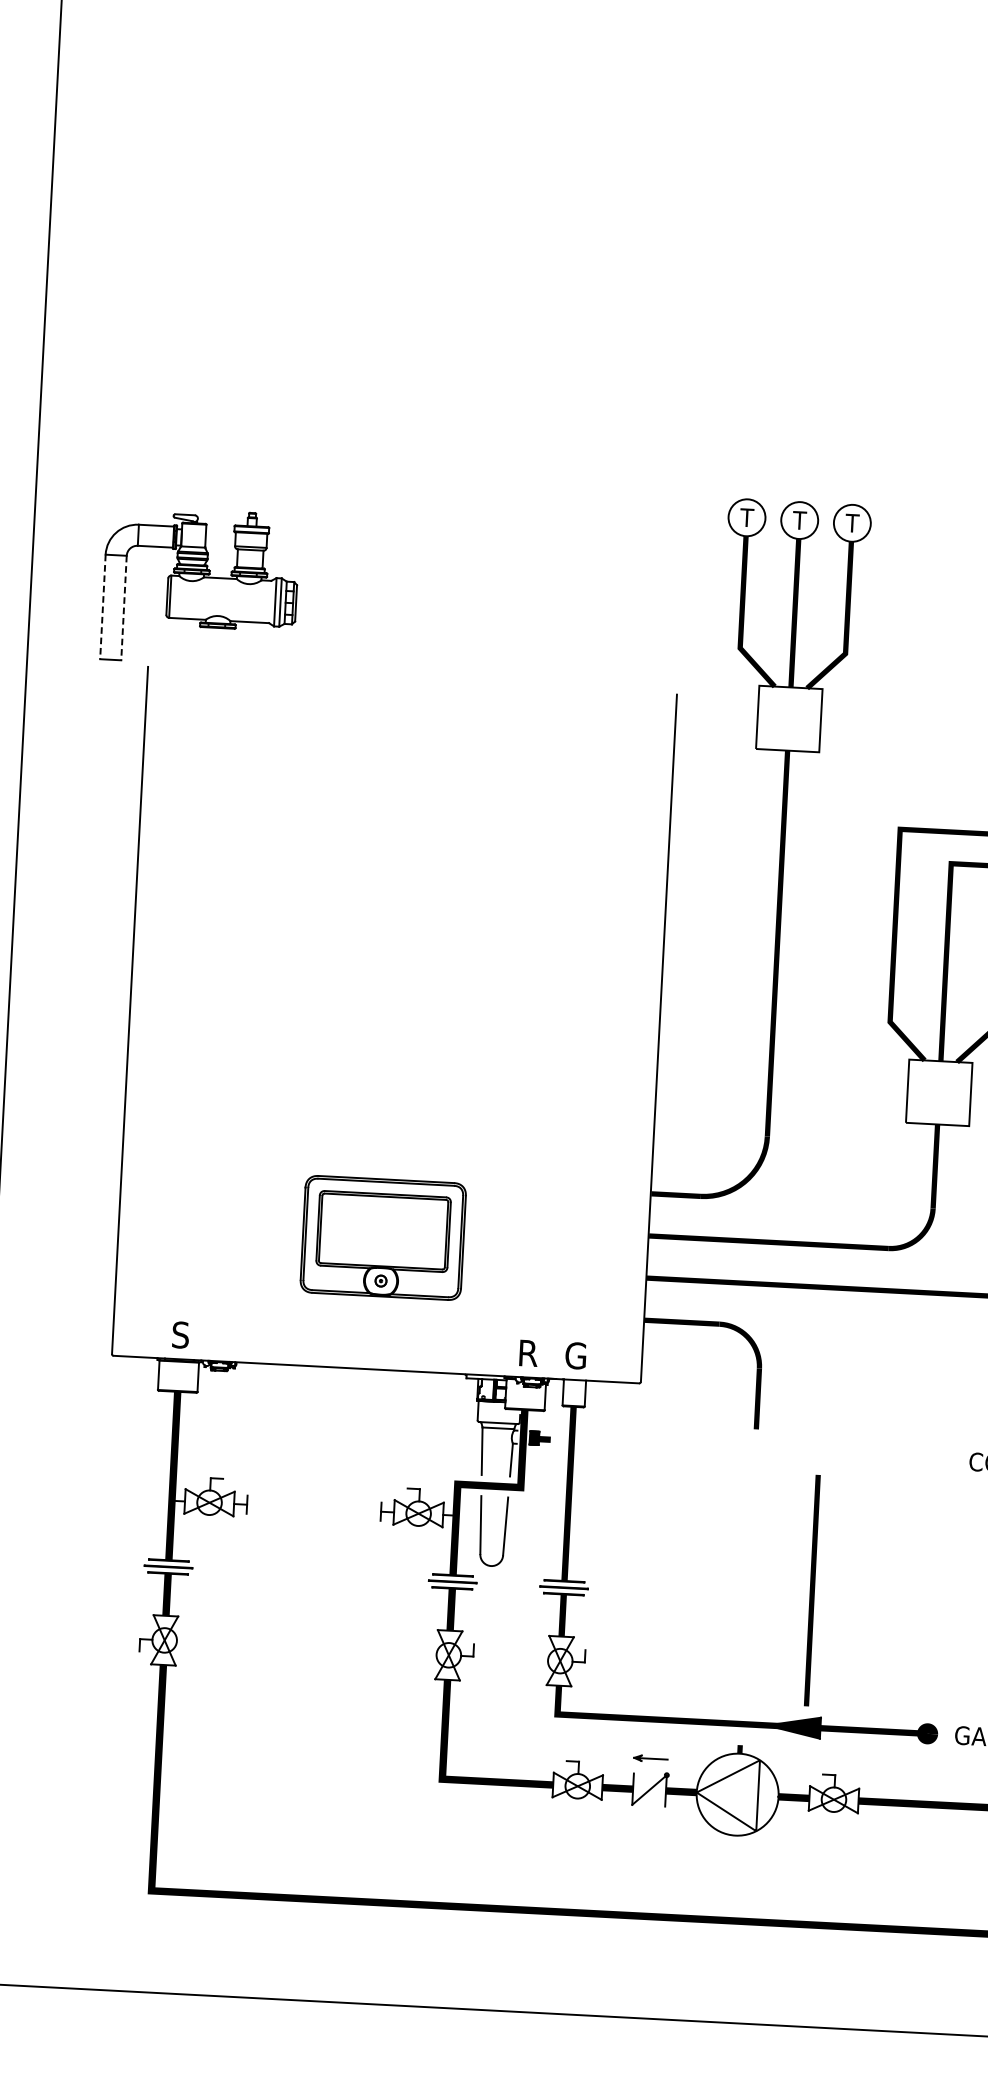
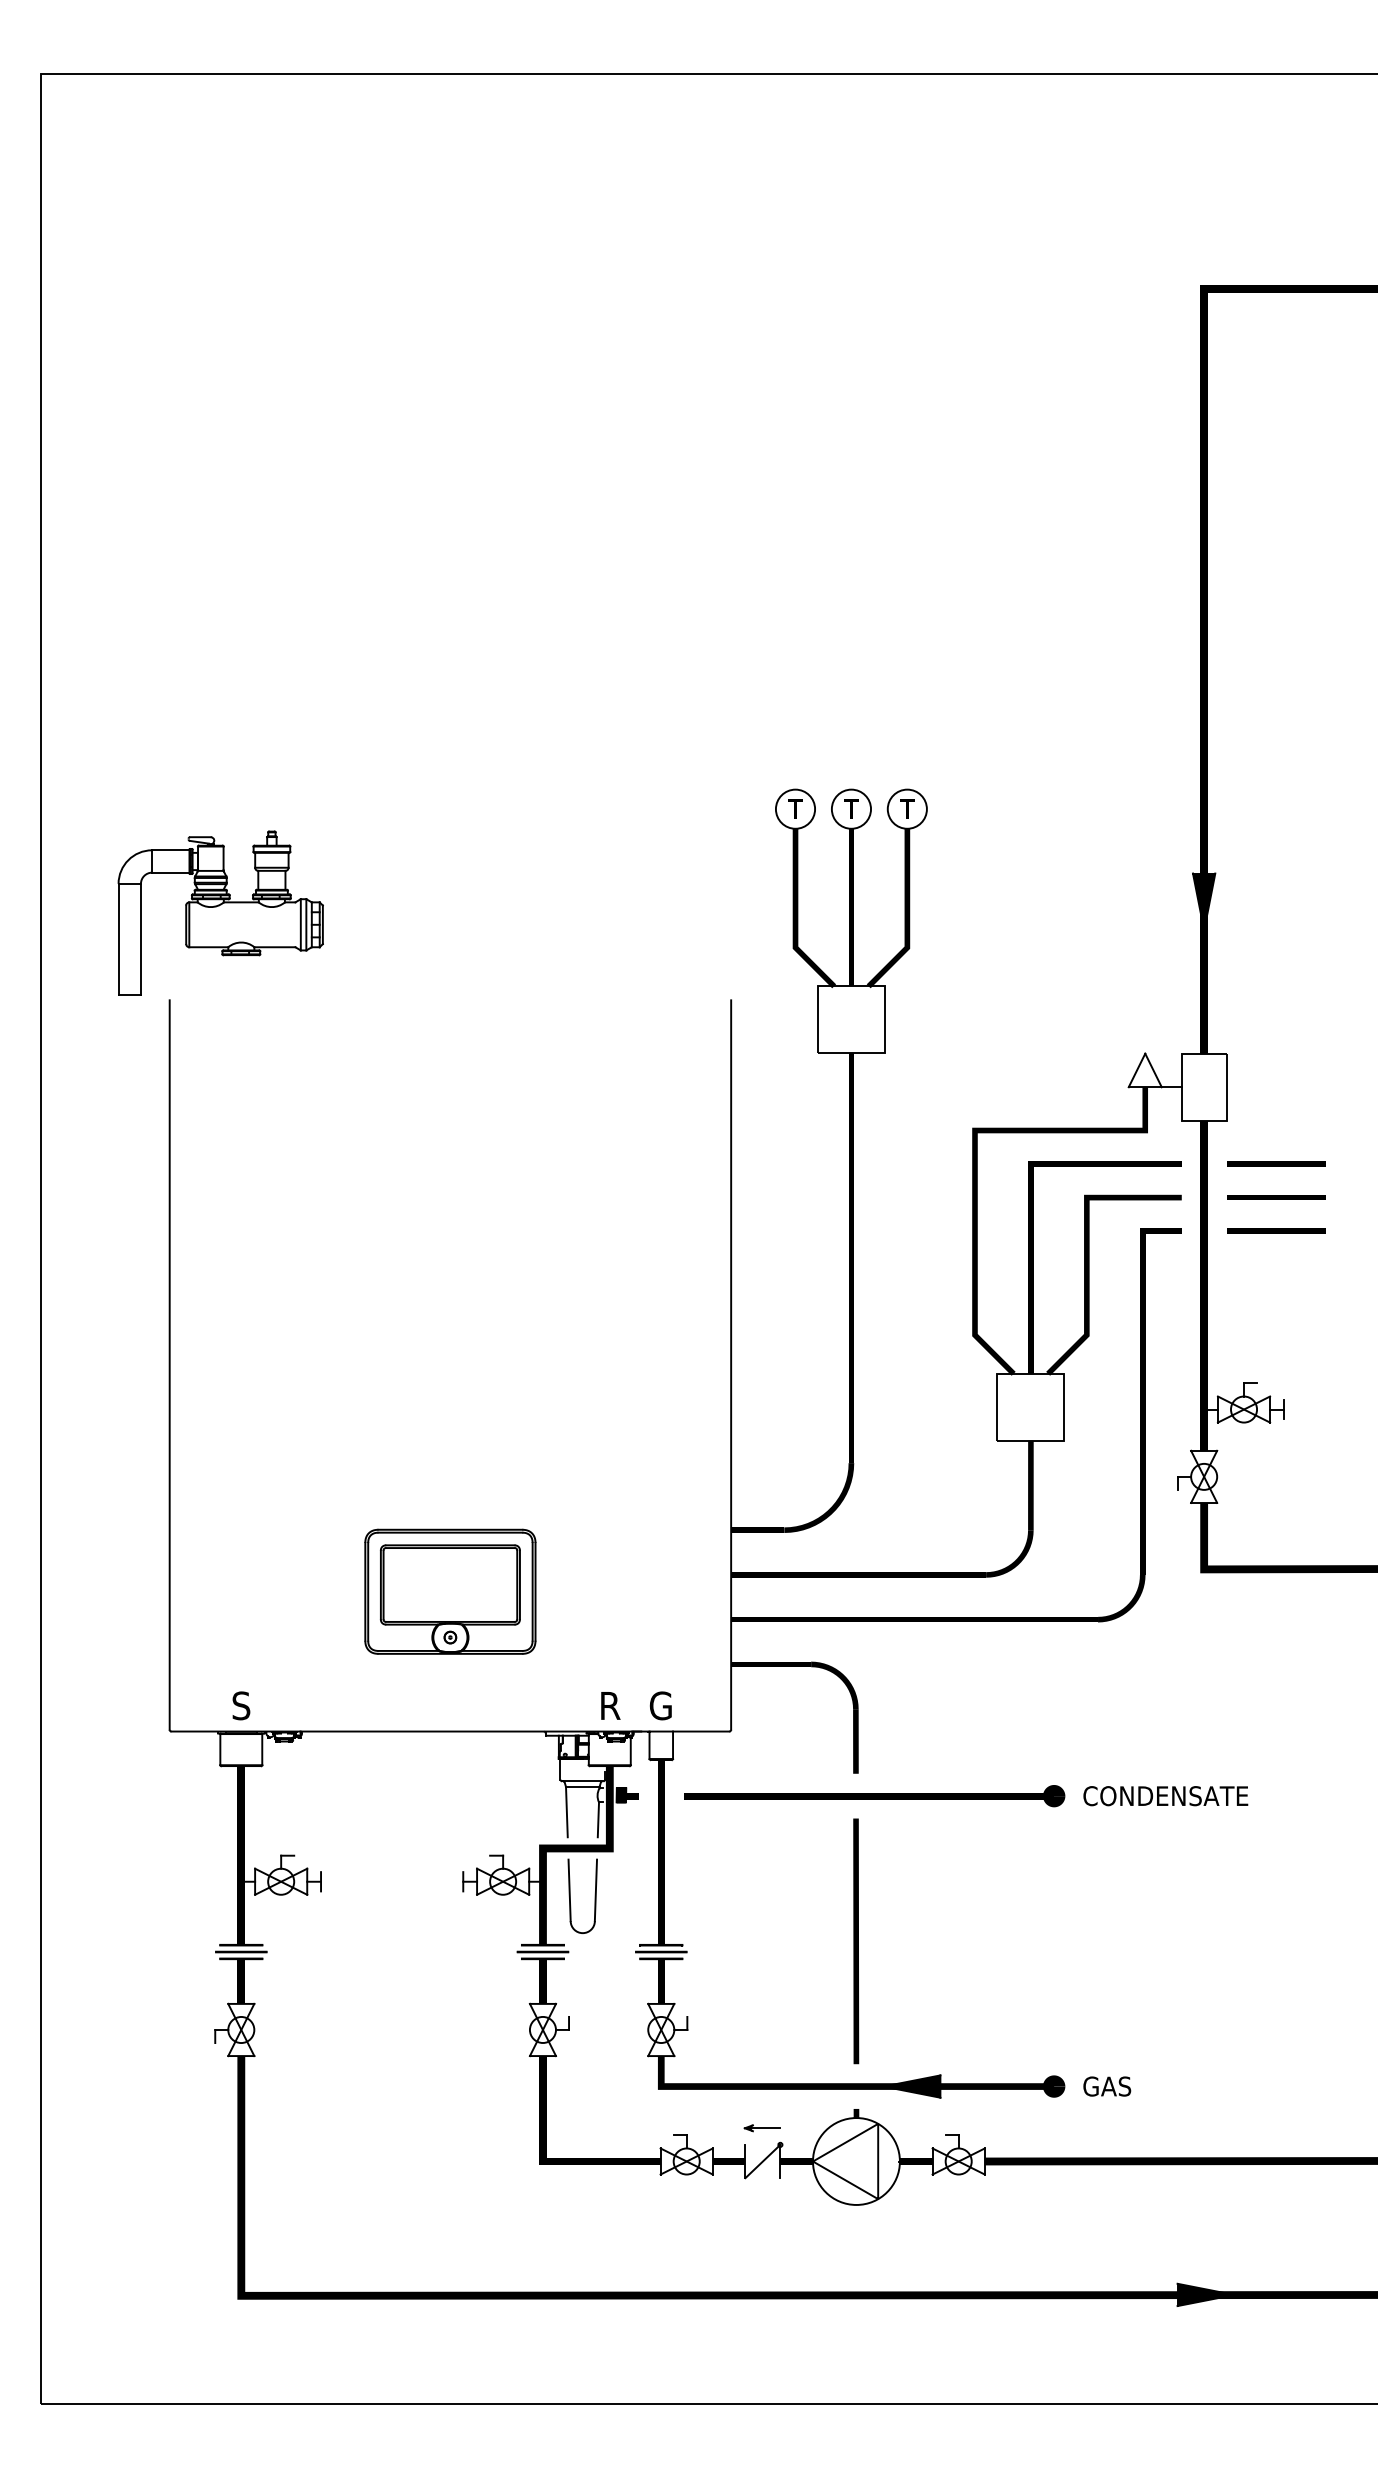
line: (102, 607) -> (118, 939), dashed -> solid
line: (123, 608) -> (140, 939), dashed -> solid
part: (772, 1451) -> (874, 1796), added
line: (812, 1590) -> (856, 1941), moved

